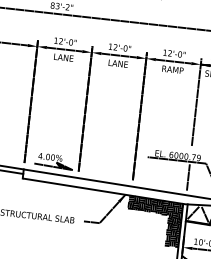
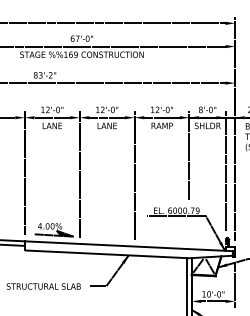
line: (188, 177) -> (189, 231), removed
hatch: (153, 221) -> (159, 278), removed

